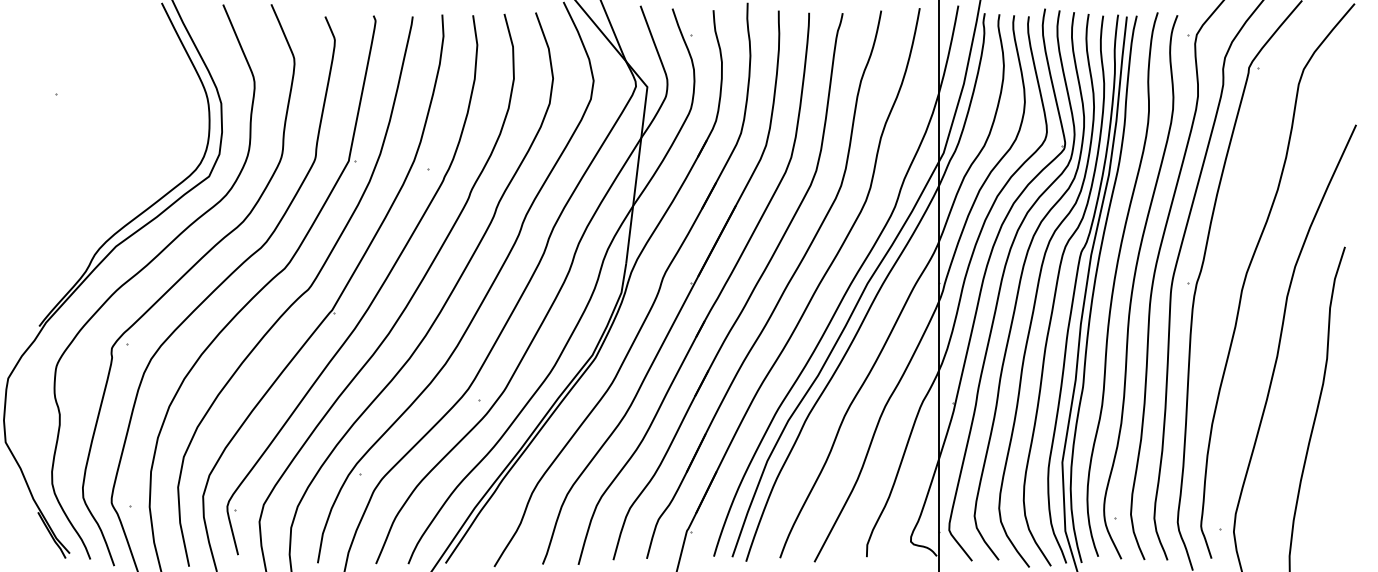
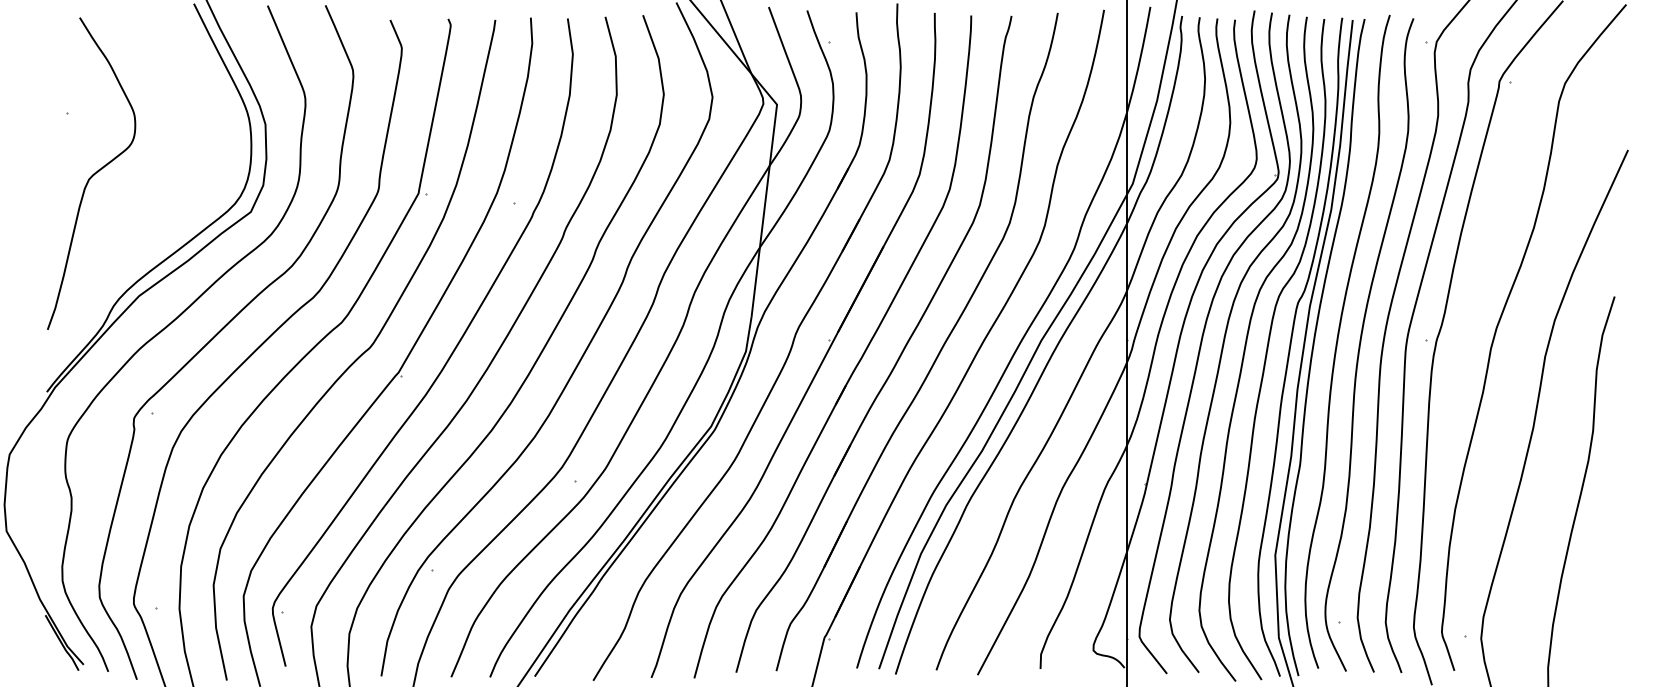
curve: (77, 145) -> (92, 174), added

